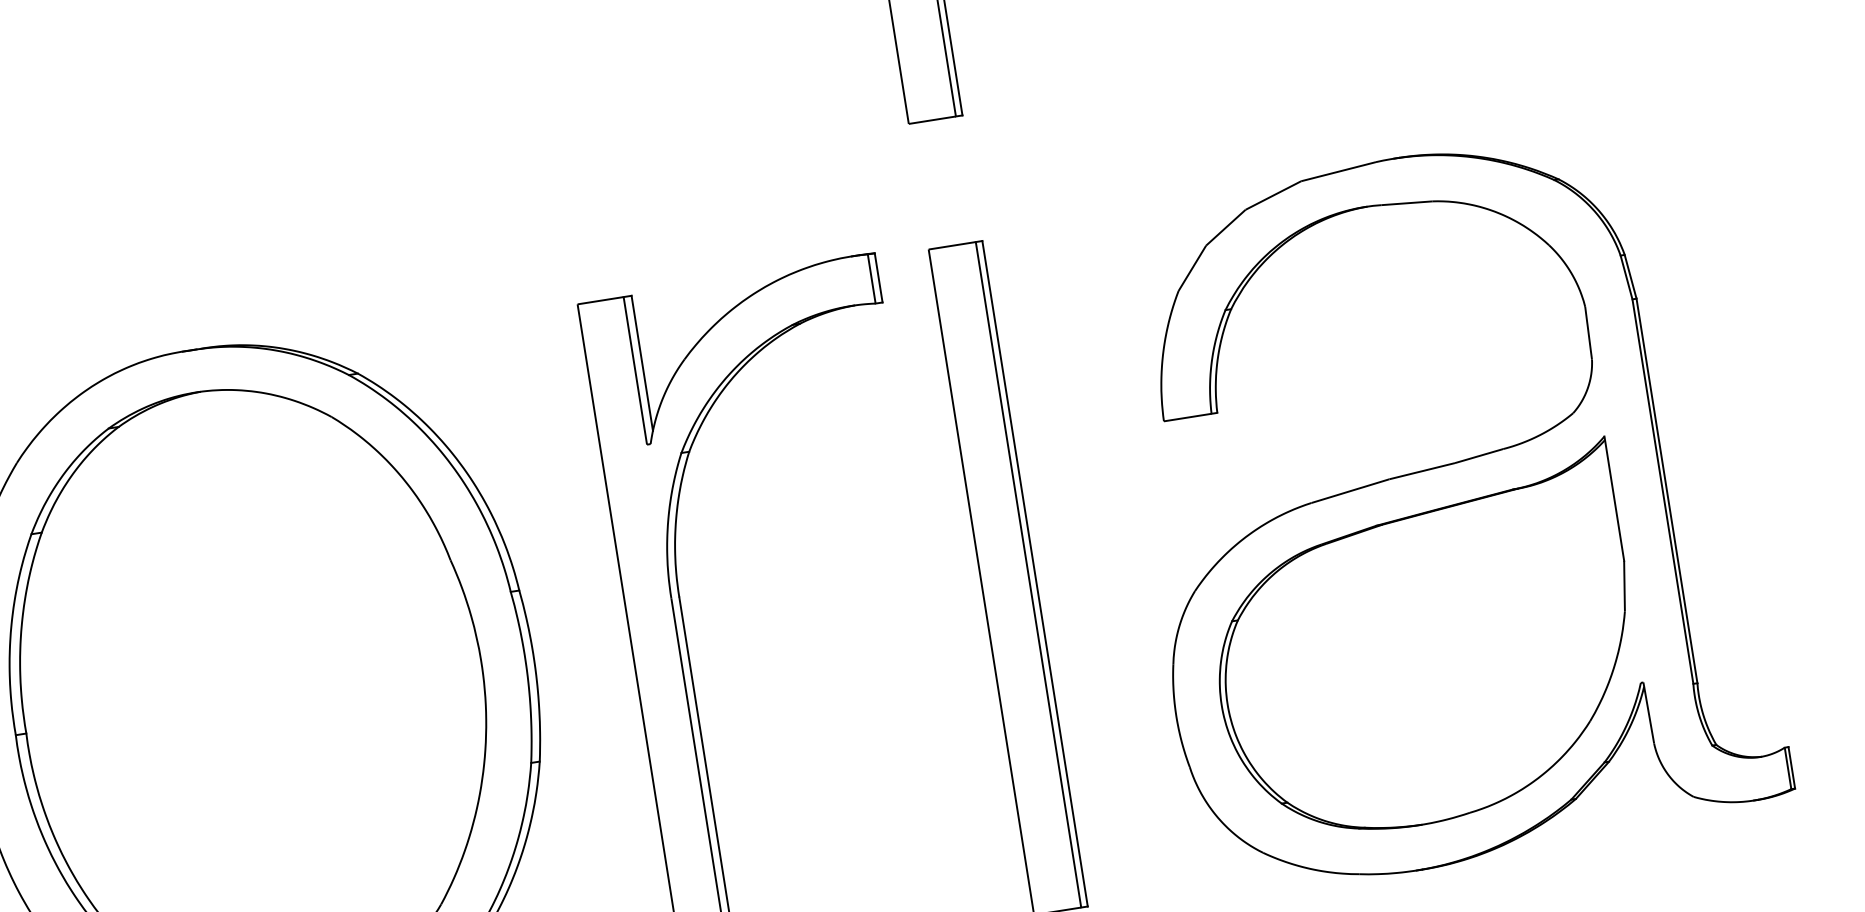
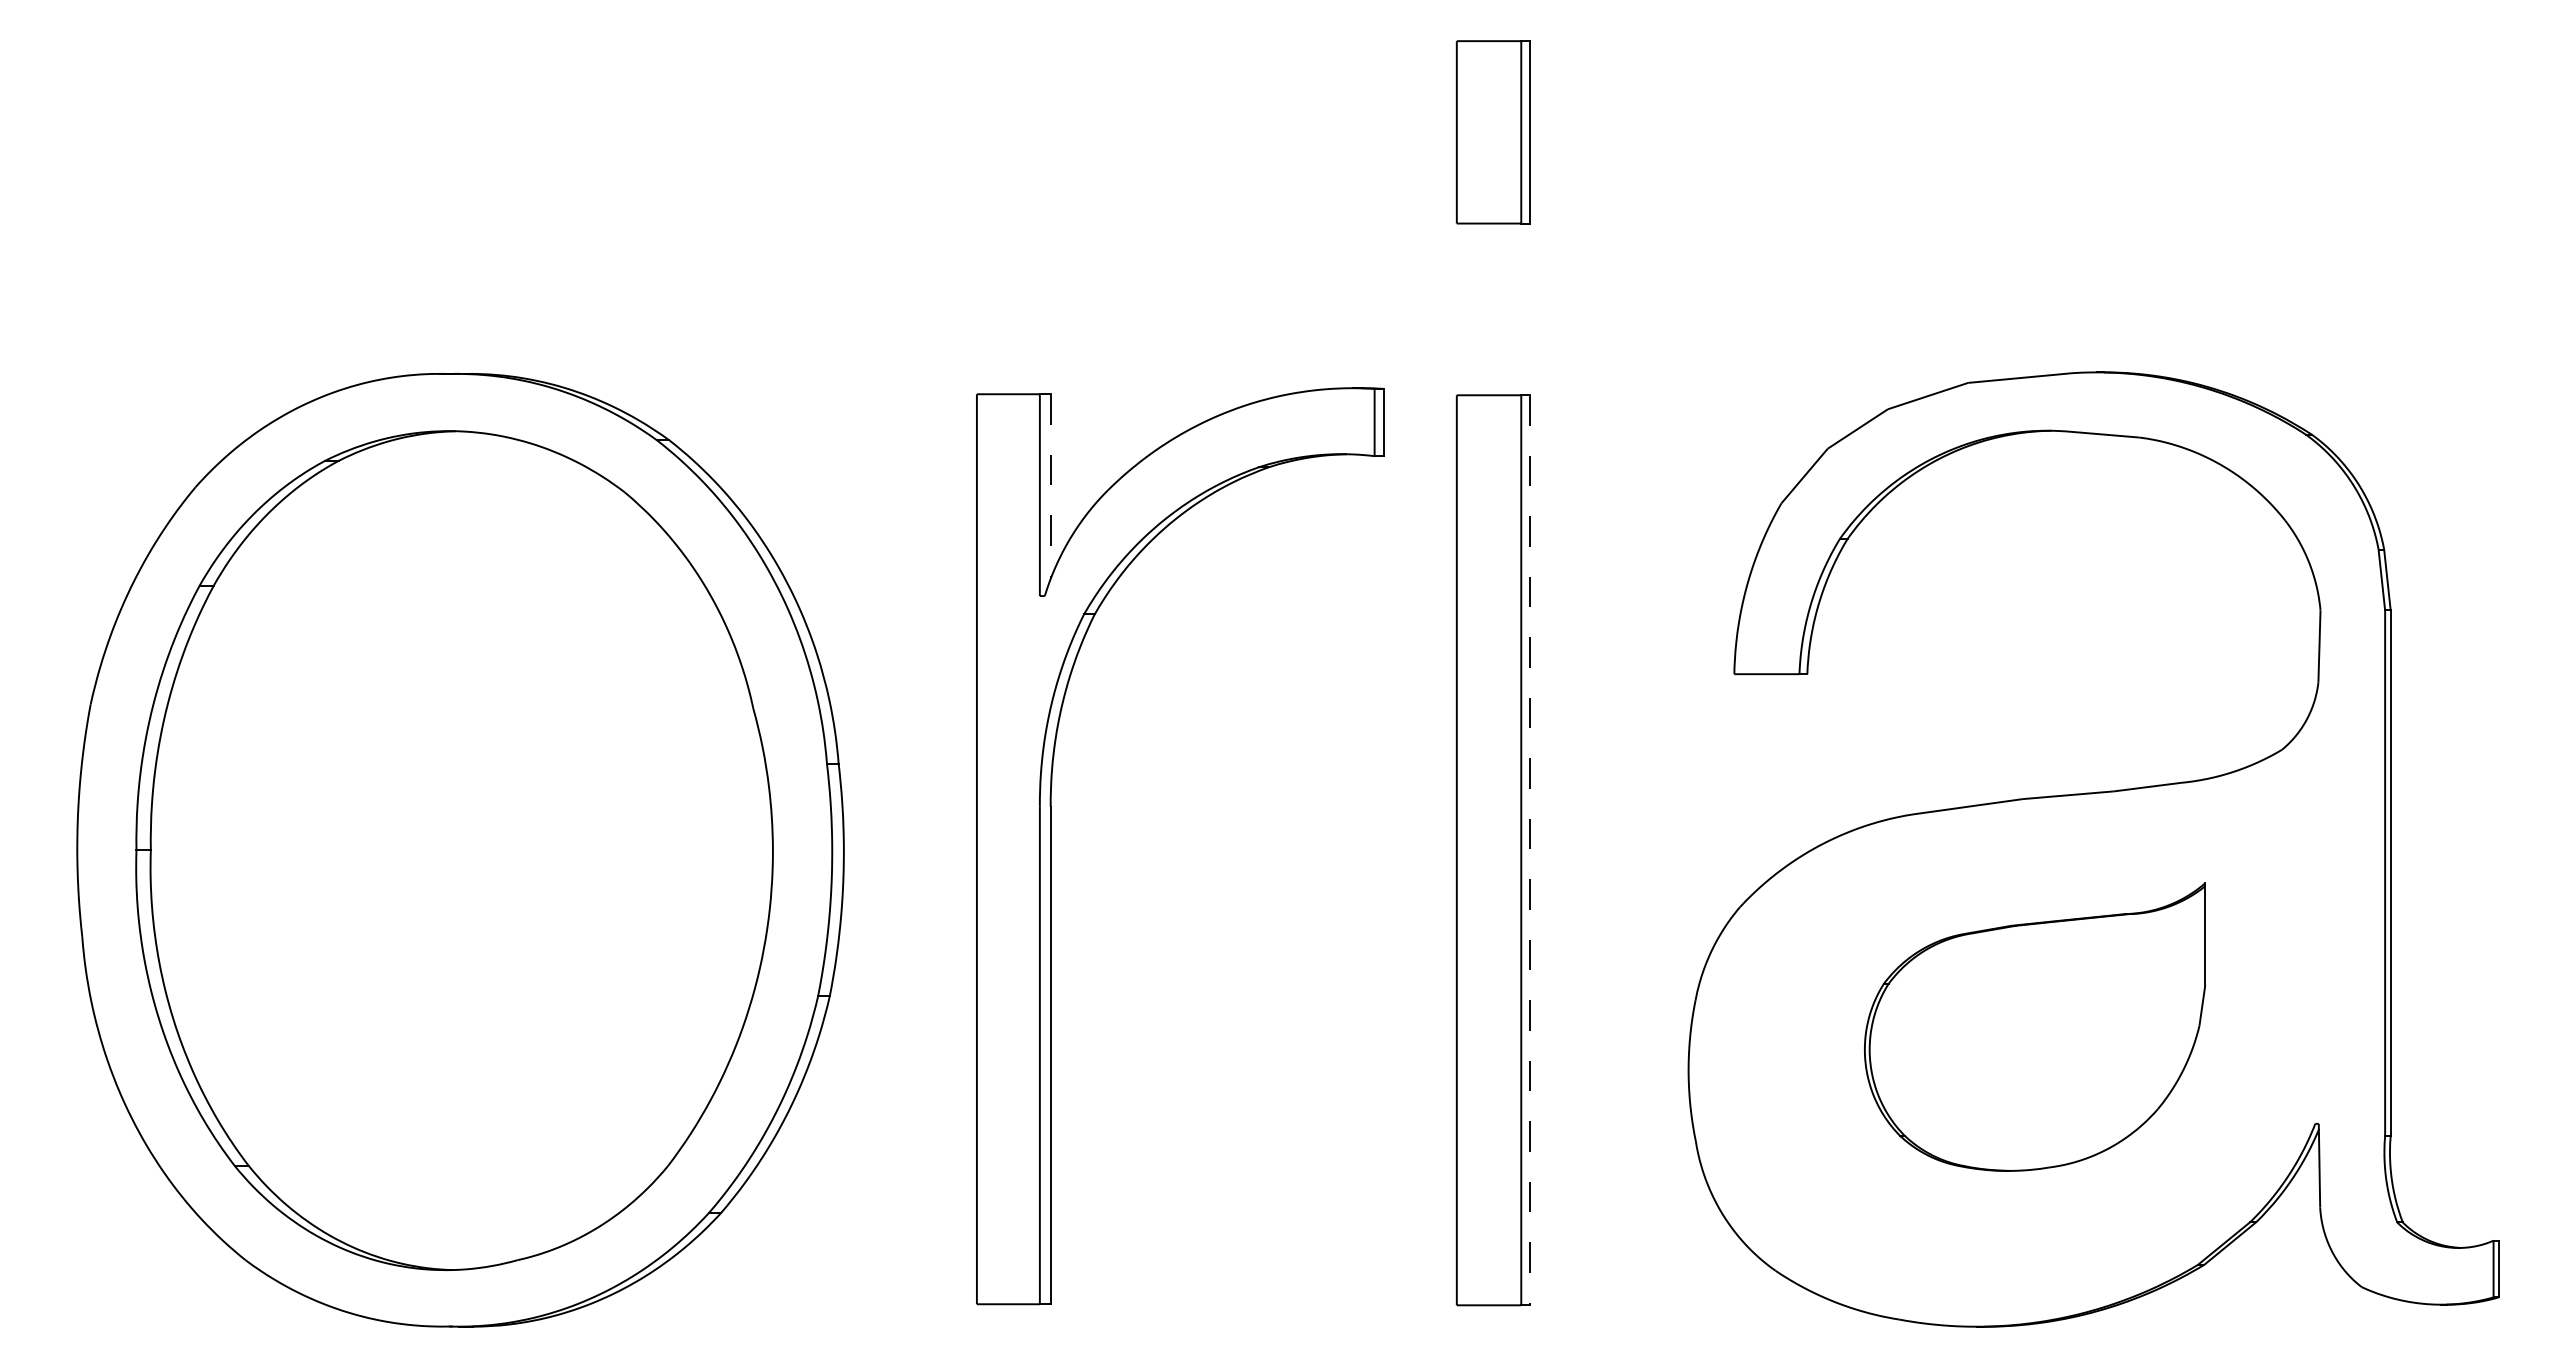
line: (642, 364) -> (1050, 487), solid -> dashed
line: (1035, 573) -> (1530, 850), solid -> dashed
part: (1424, 644) -> (2034, 1026), size x0.6

